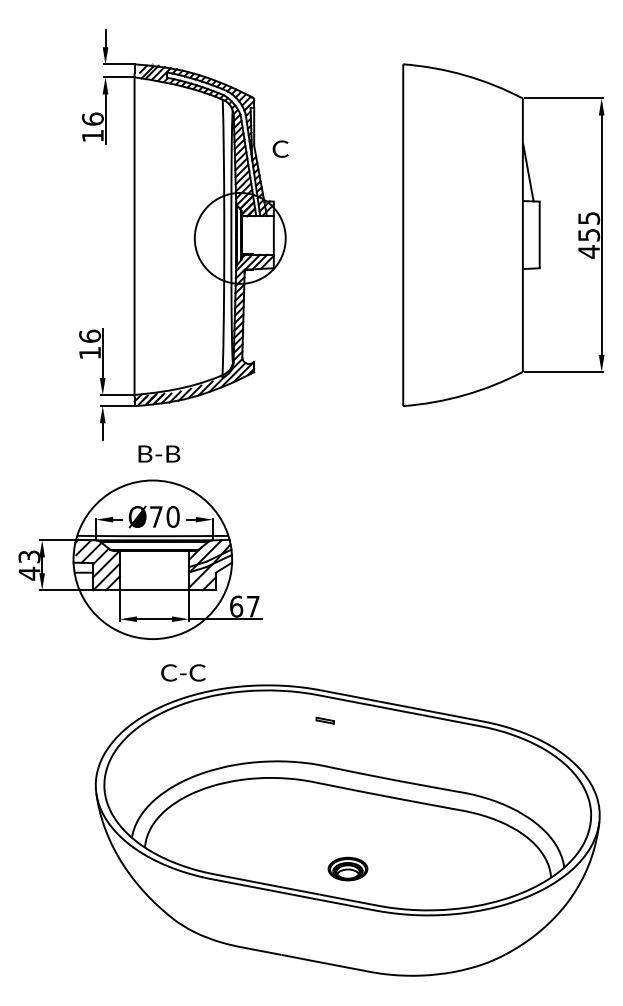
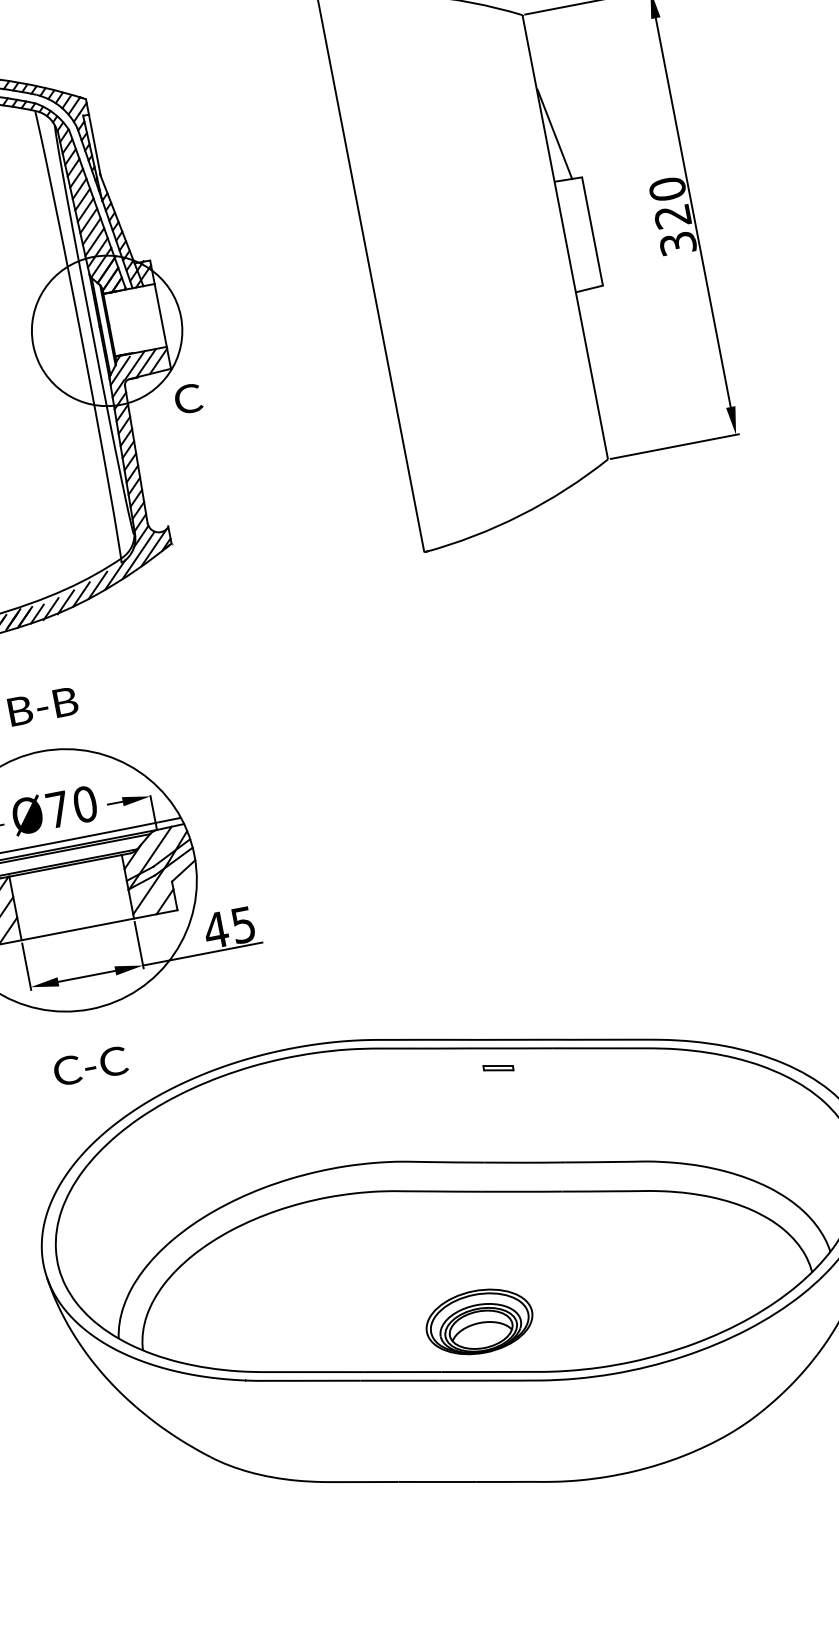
text: (280, 148) -> (187, 398), moved
text: (589, 234) -> (673, 215), 455 -> 320
text: (244, 606) -> (229, 927), 67 -> 45
text: (183, 672) -> (90, 1065), moved
part: (324, 720) -> (497, 1068), moved
part: (347, 868) -> (478, 1320), size x1.67

